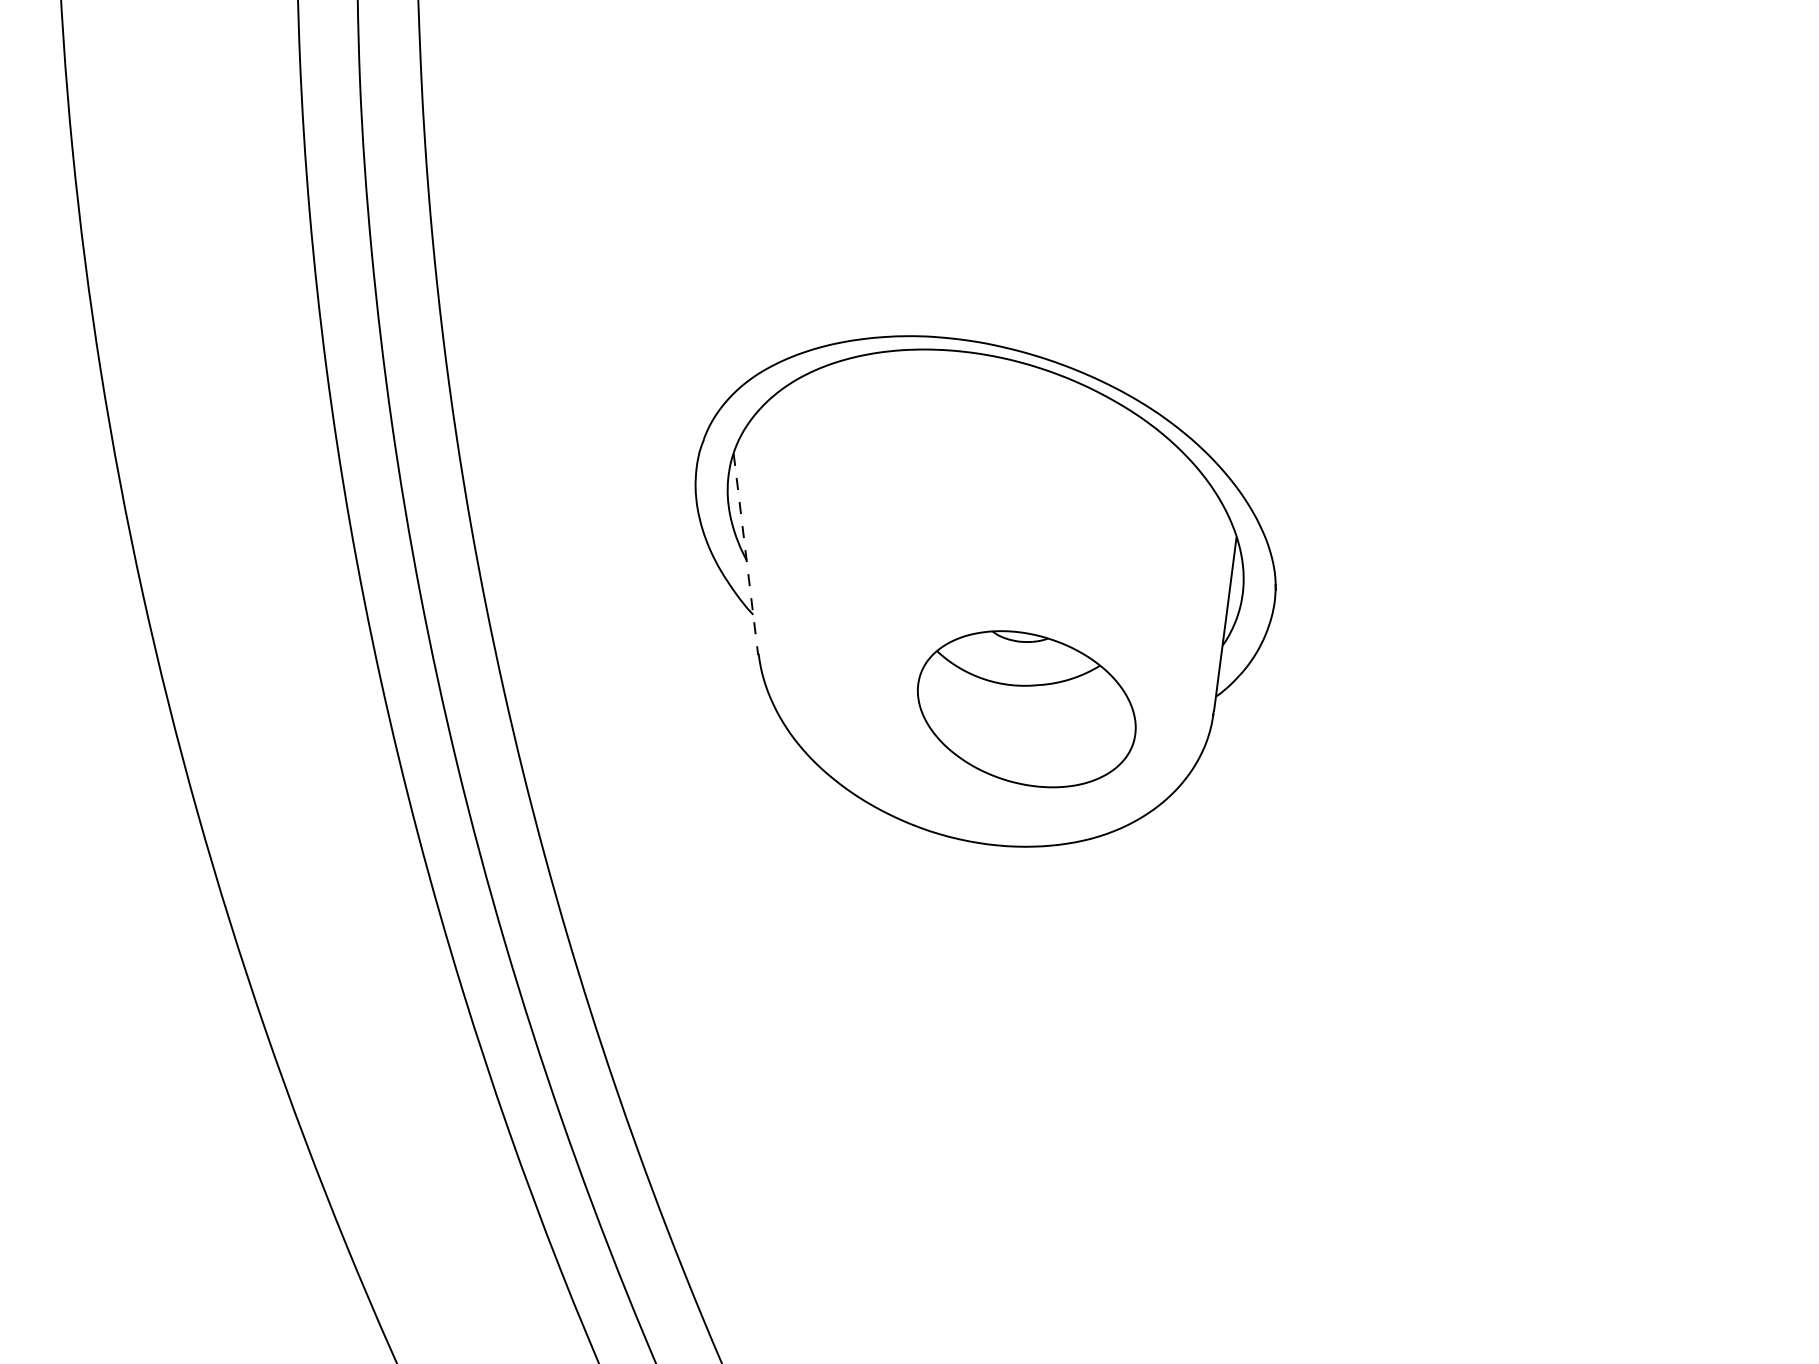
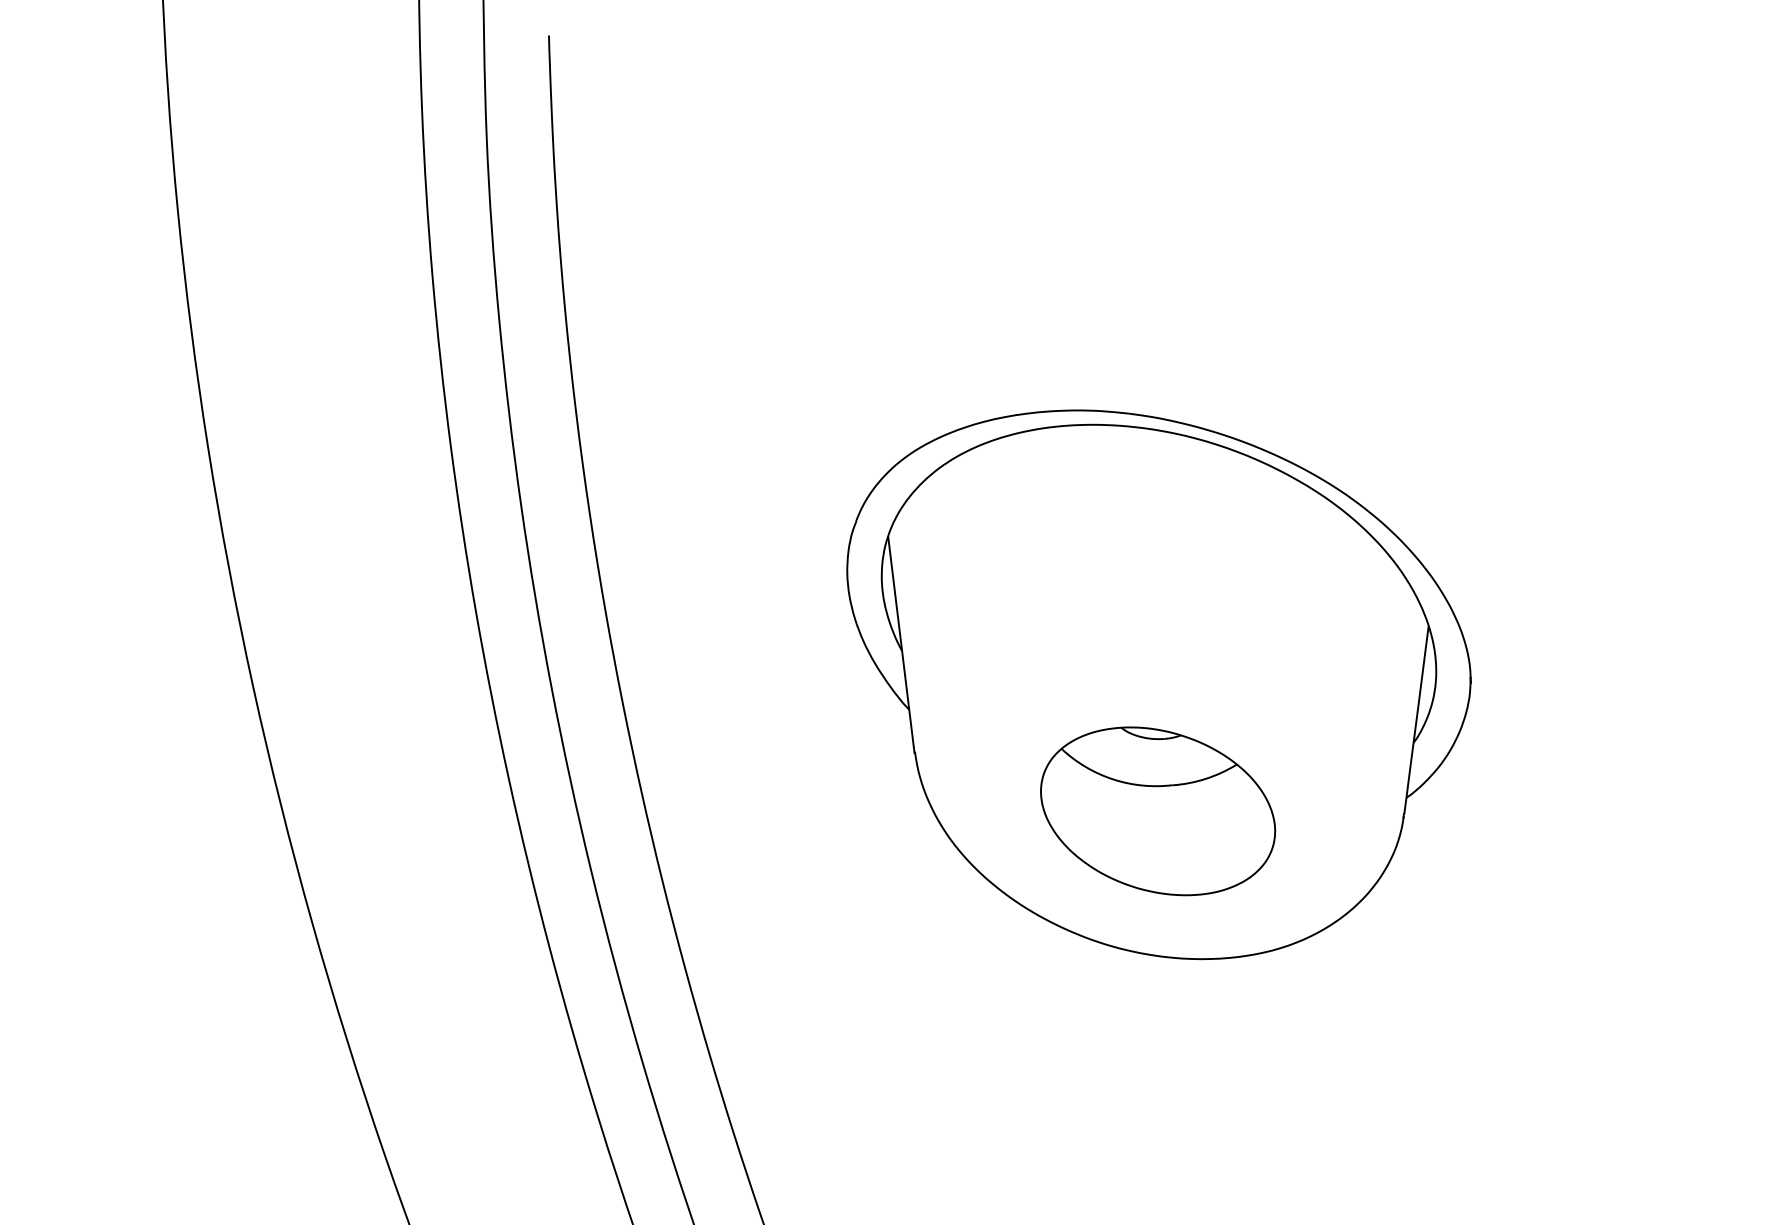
line: (746, 554) -> (901, 645), dashed -> solid
part: (1026, 709) -> (1157, 811), moved

